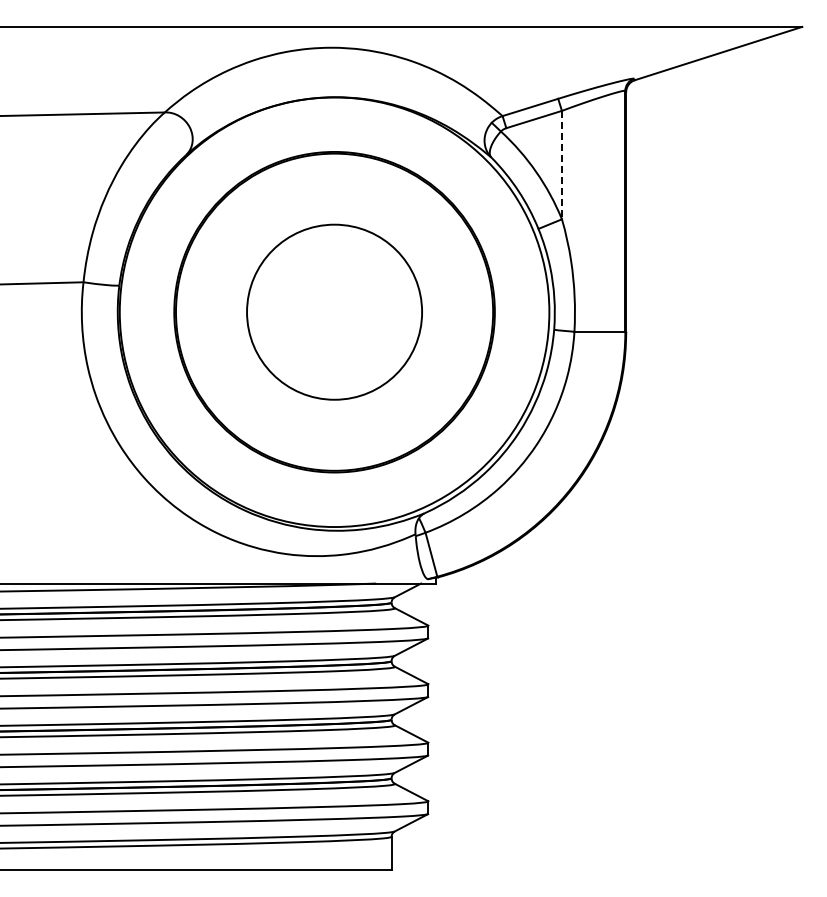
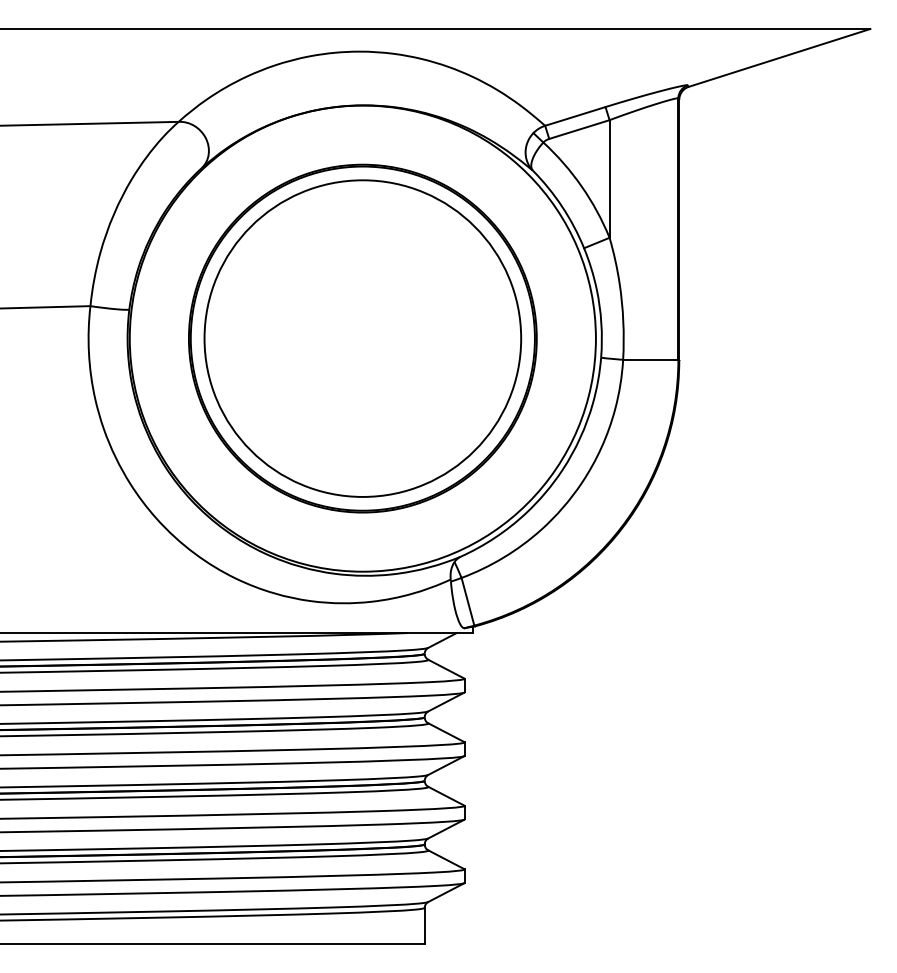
line: (561, 165) -> (609, 179), dashed -> solid
circle: (334, 312) -> (362, 338), size x1.67

